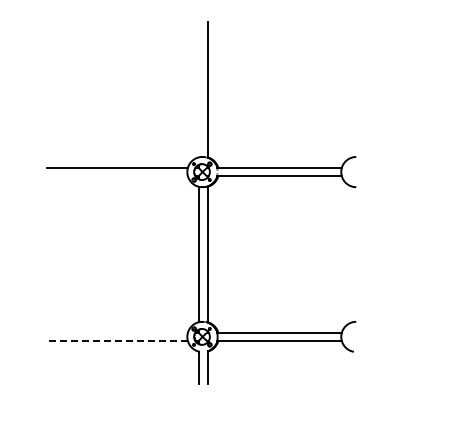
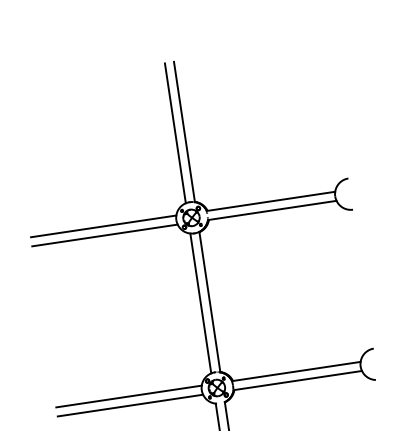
line: (198, 89) -> (175, 133), added
line: (117, 176) -> (104, 235), added
line: (117, 332) -> (129, 396), added
line: (117, 341) -> (130, 405), dashed -> solid

